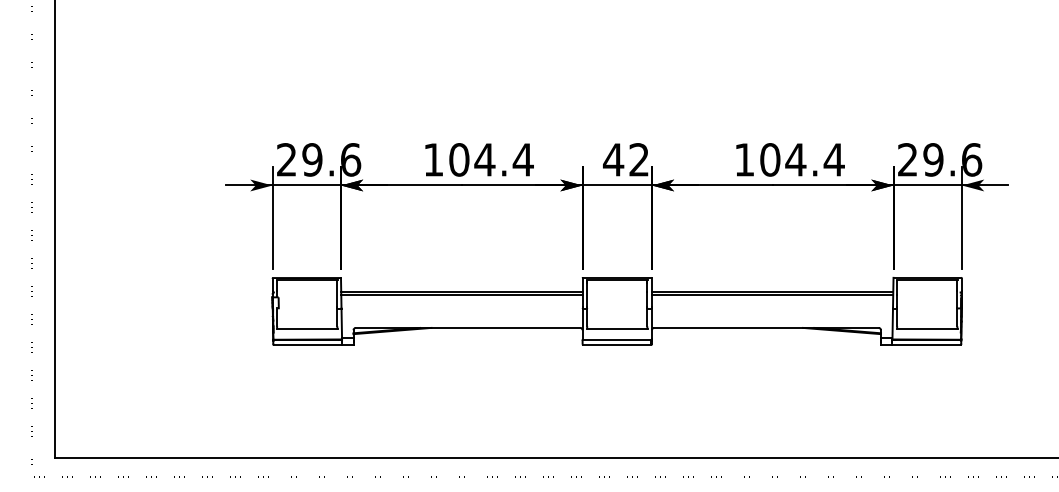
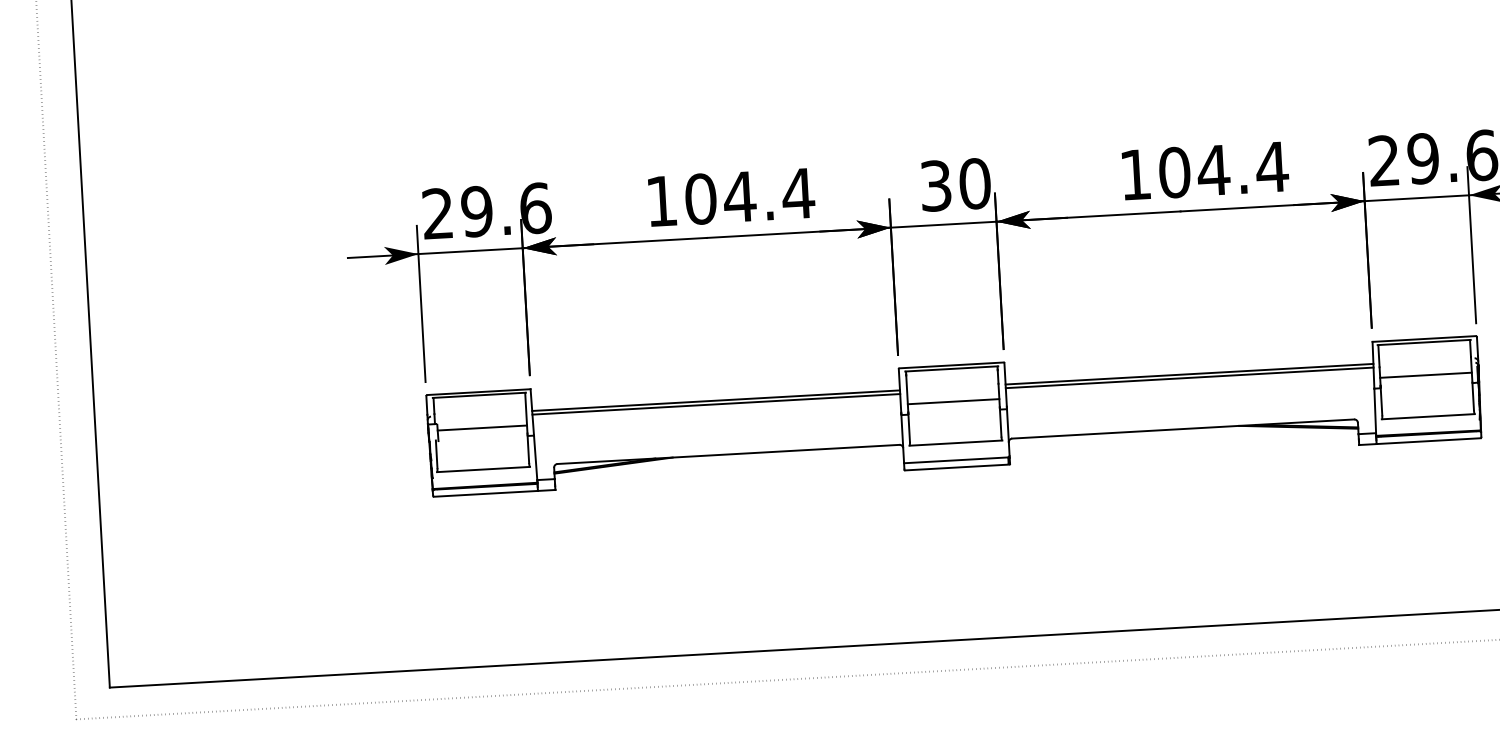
text: (626, 159) -> (955, 184), 42 -> 30
line: (307, 301) -> (481, 427), added
line: (617, 301) -> (953, 401), added
line: (927, 301) -> (1426, 375), added

